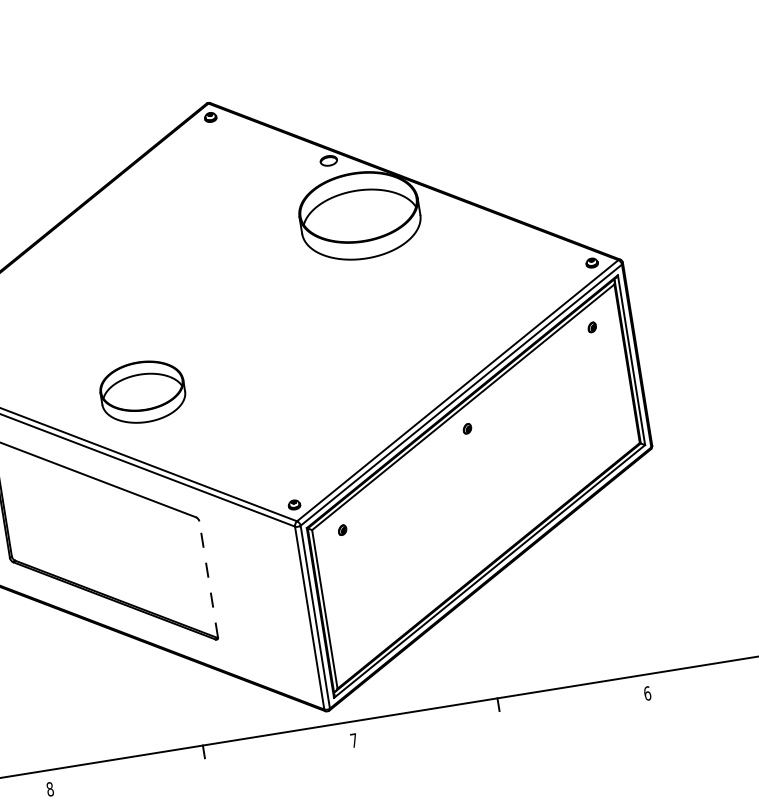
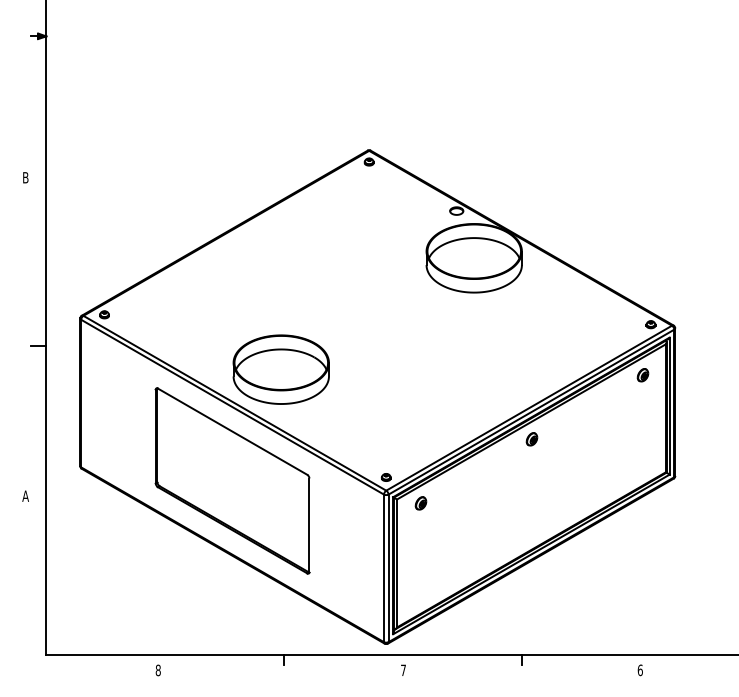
part: (591, 327) -> (642, 375), size x1.67
part: (141, 392) -> (280, 369), size x1.43
part: (466, 429) -> (531, 439), size x1.67
part: (341, 530) -> (420, 503), size x1.67
line: (208, 579) -> (309, 525), dashed -> solid

